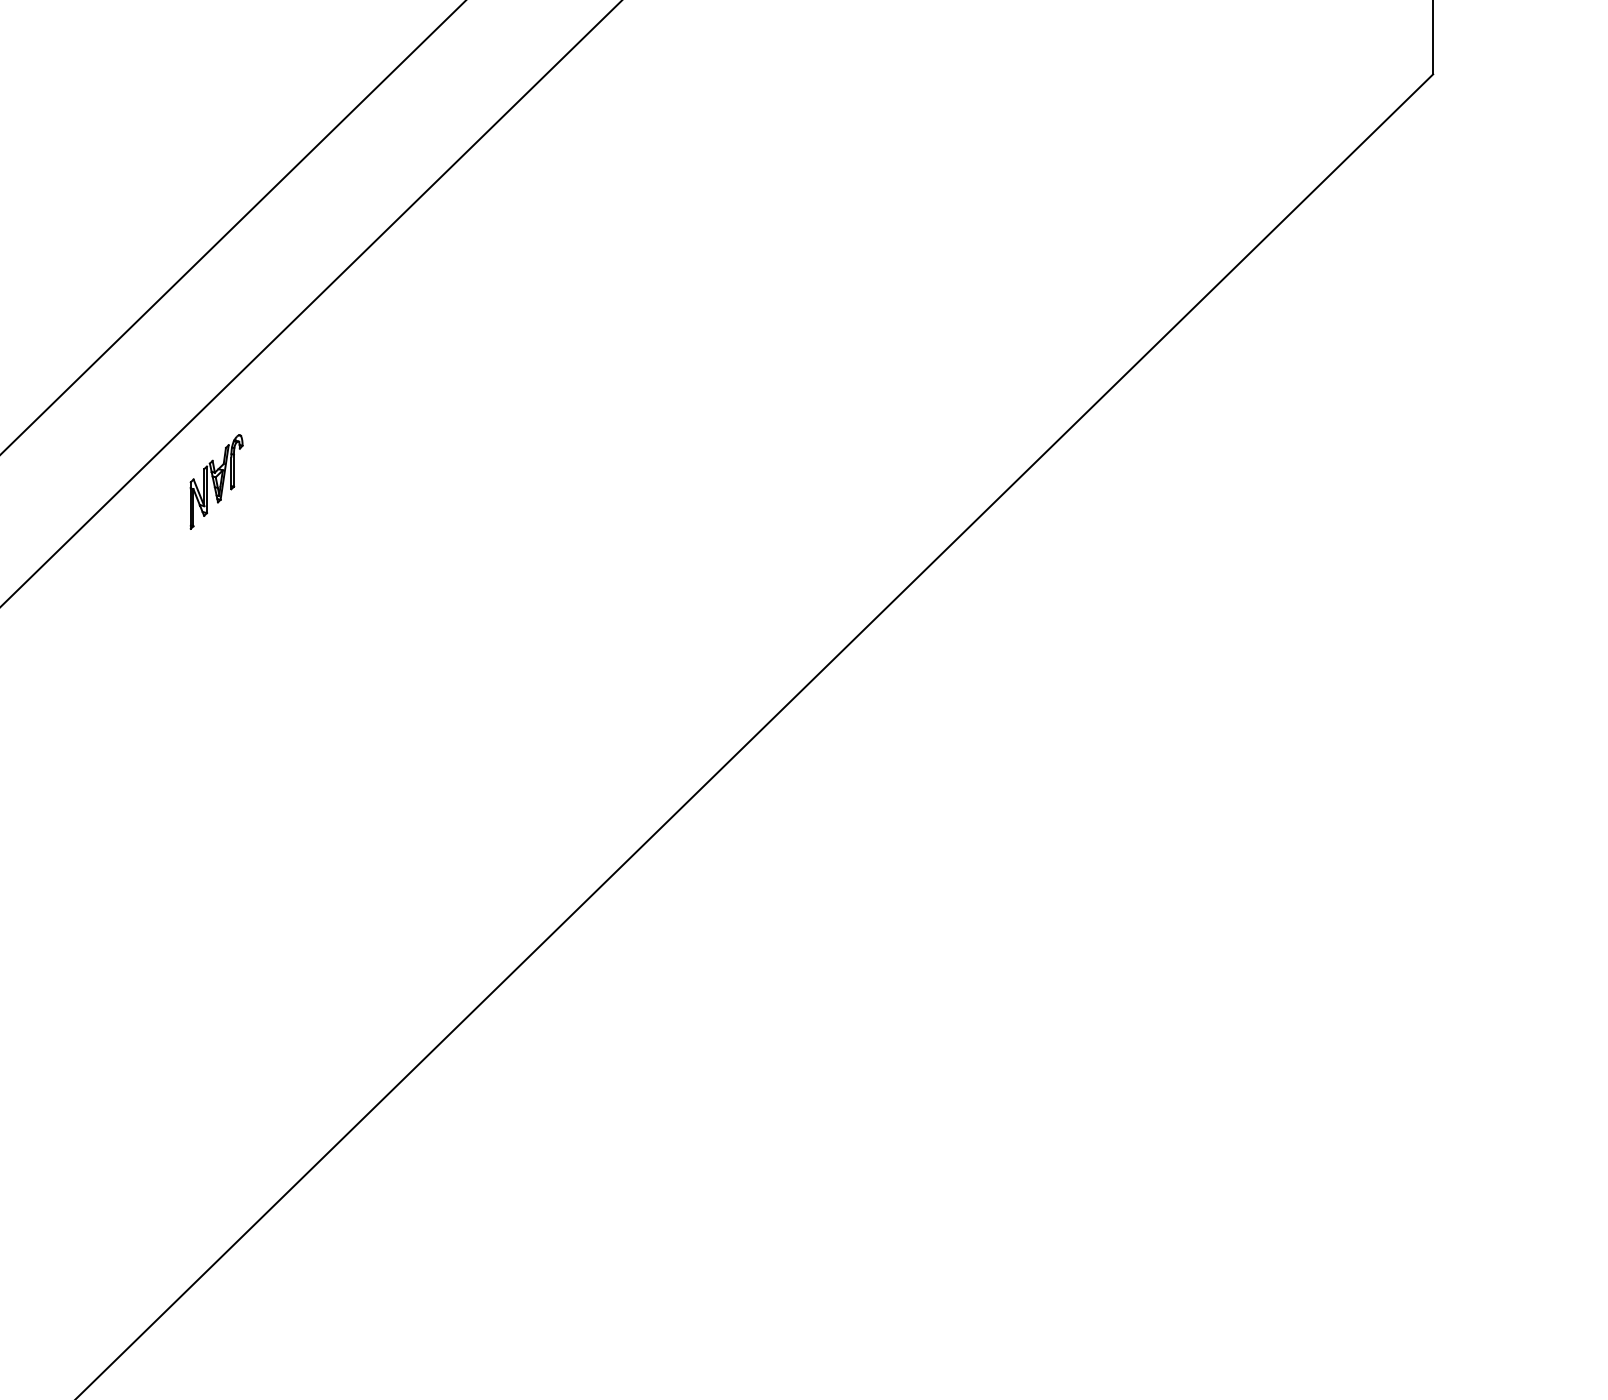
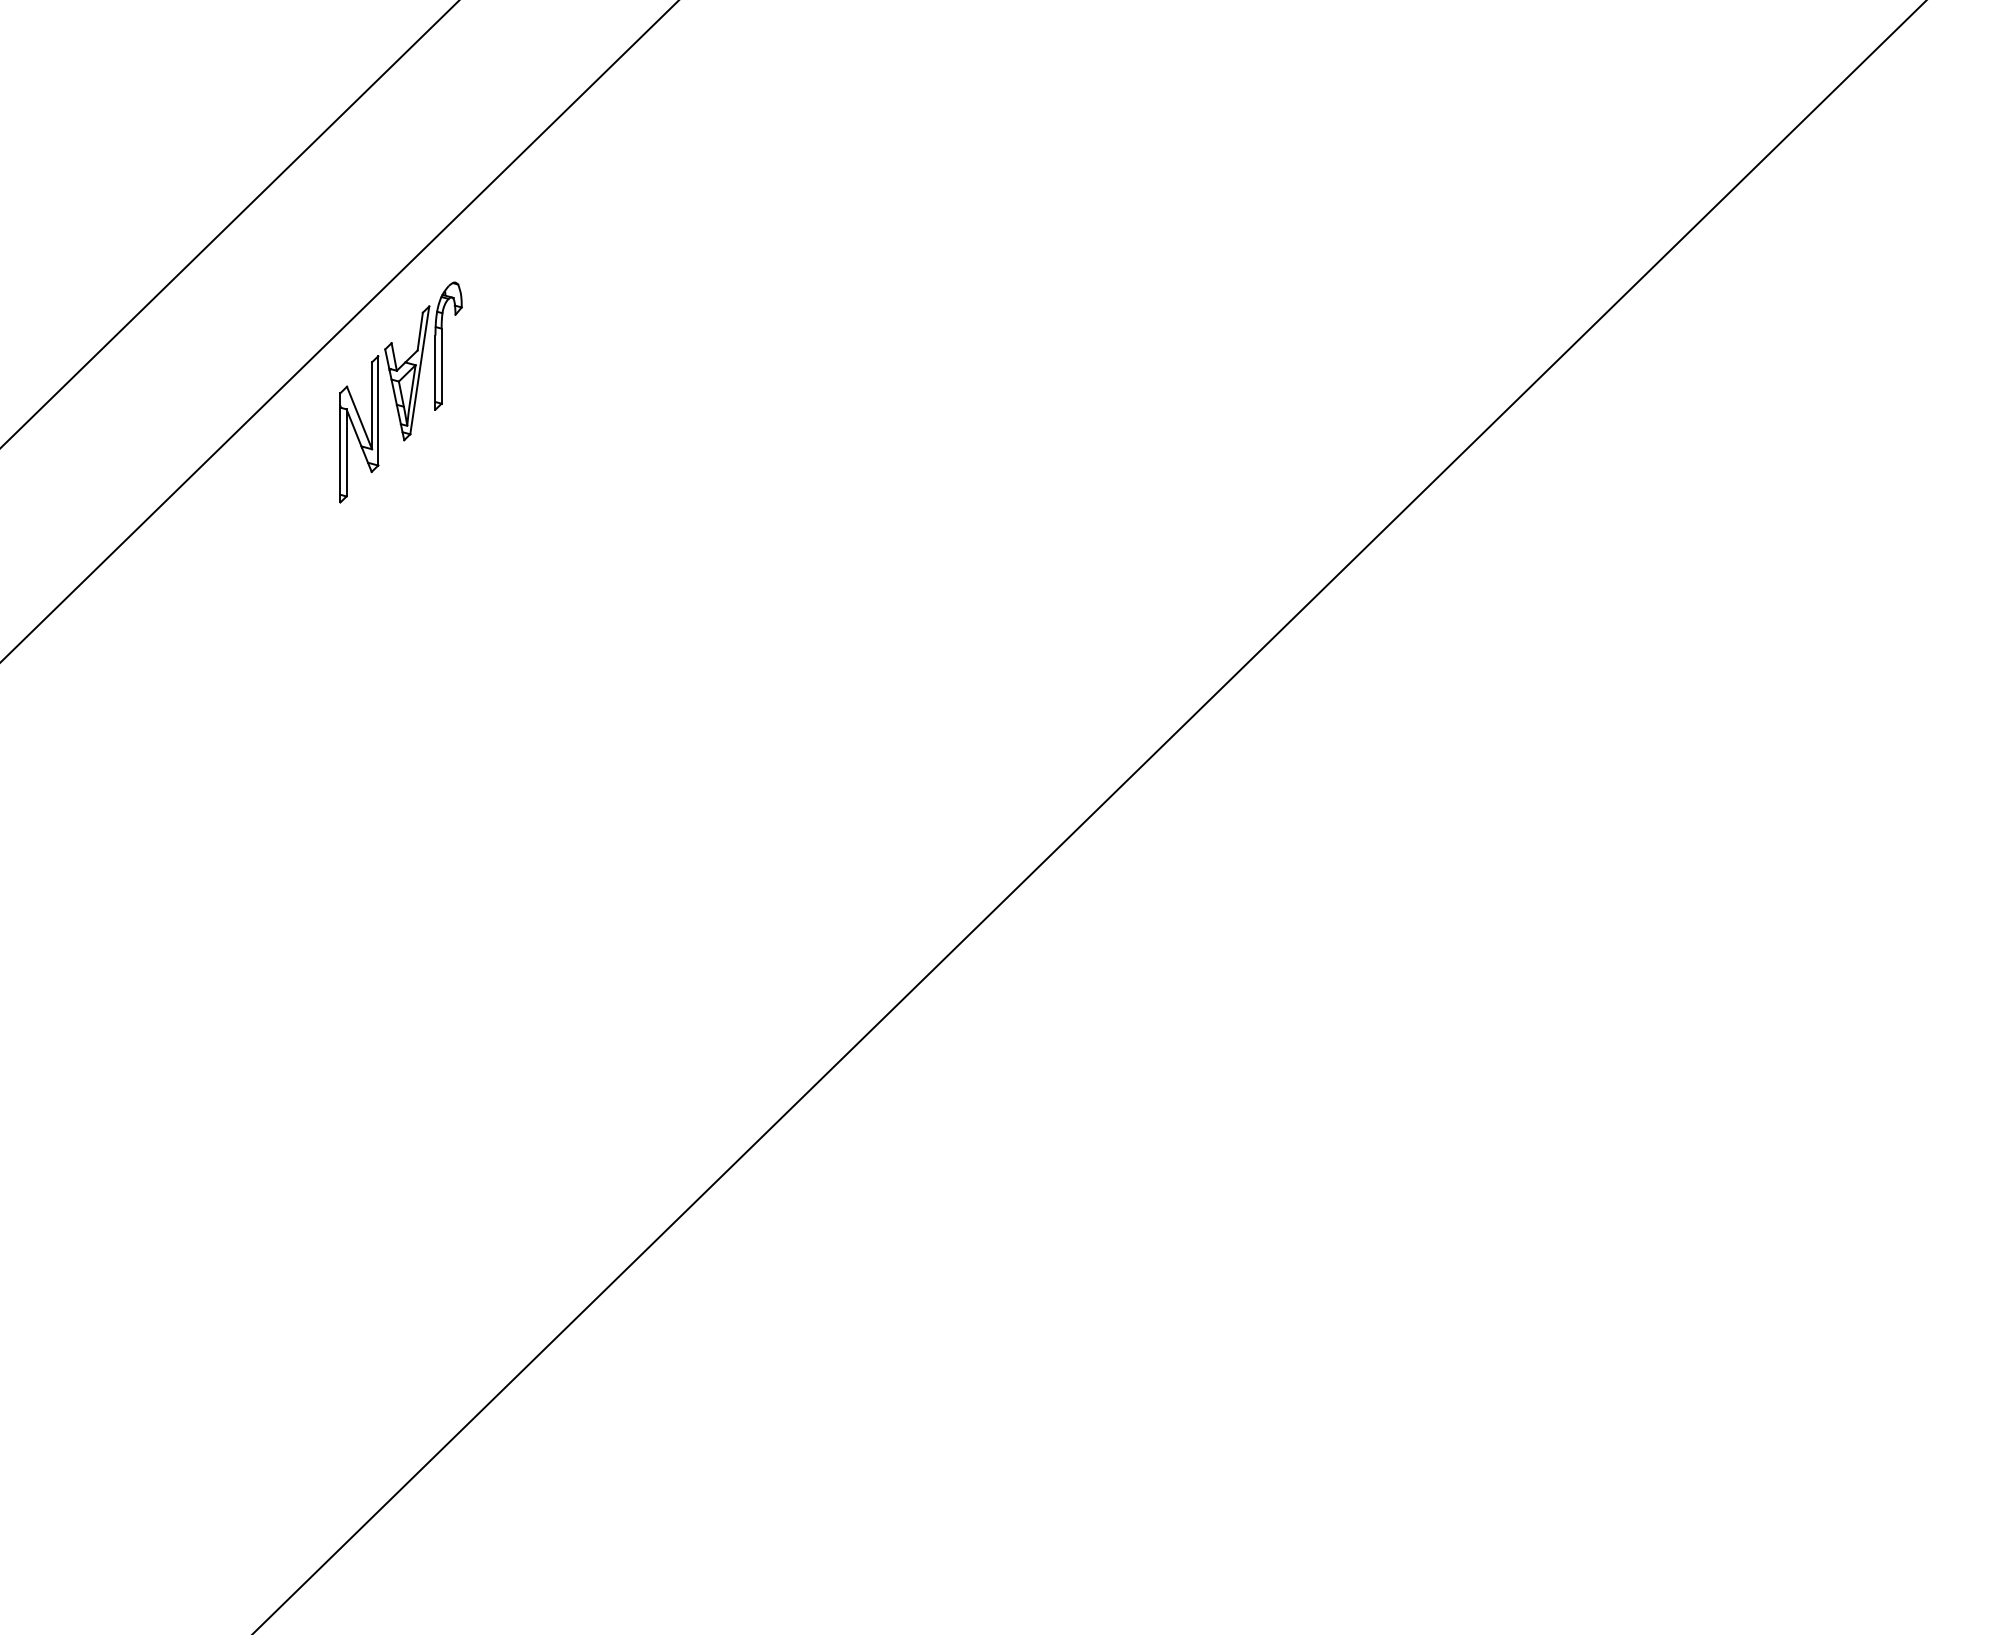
part: (216, 481) -> (400, 391), size x1.67

